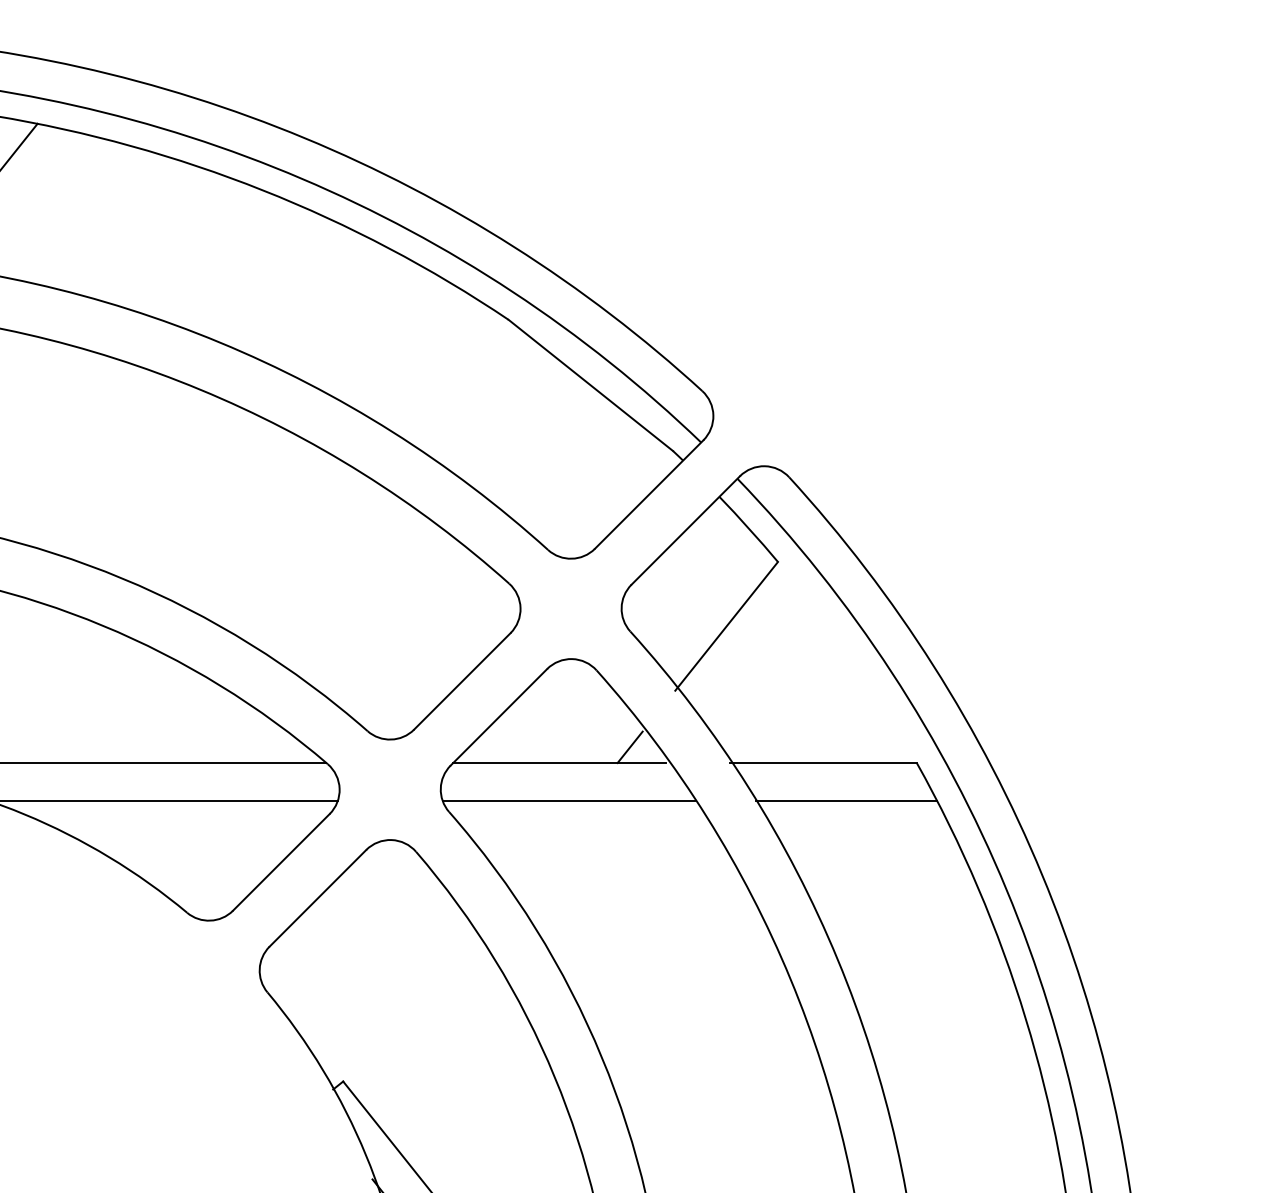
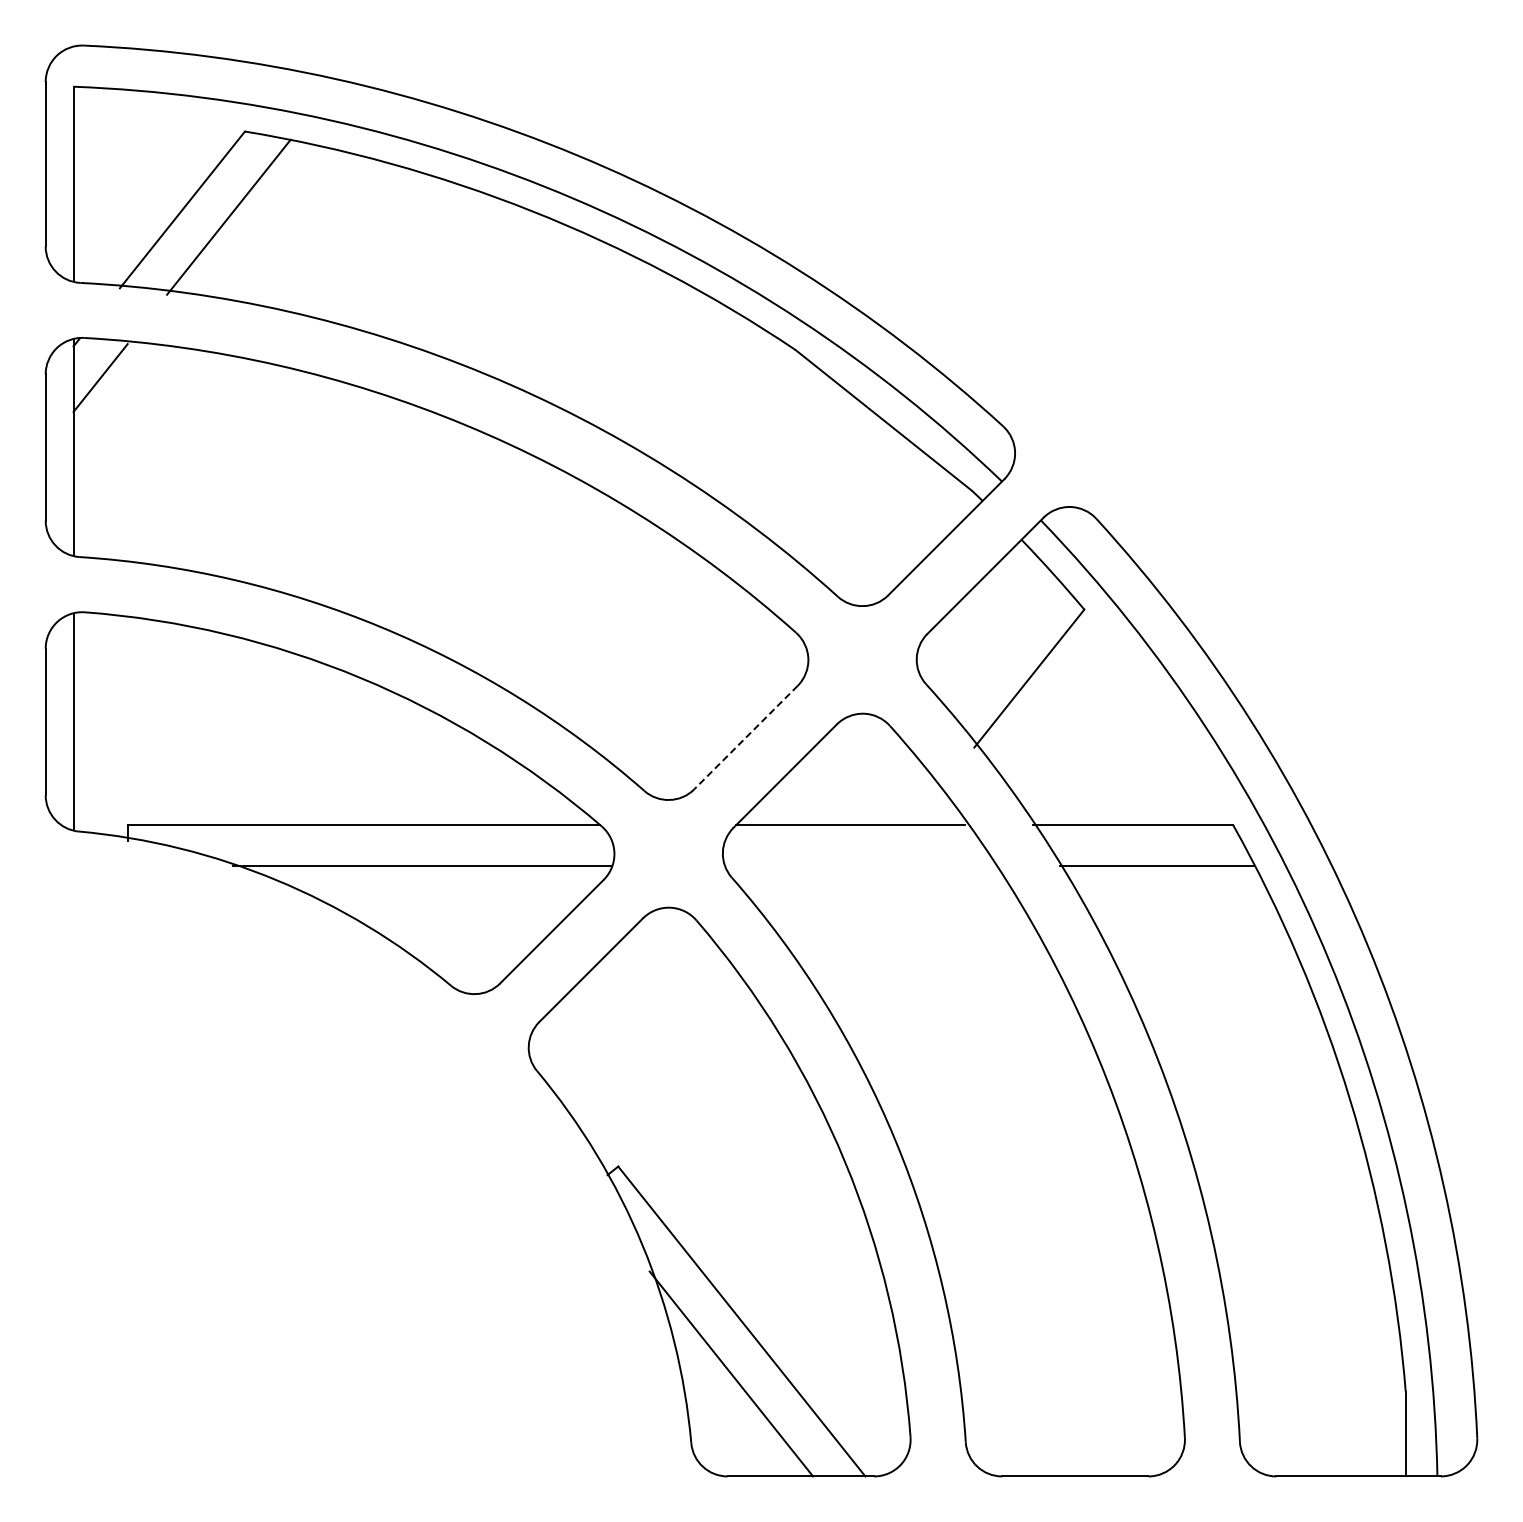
line: (461, 681) -> (745, 737), solid -> dashed
line: (629, 747) -> (925, 808), removed
line: (568, 801) -> (859, 866), removed

